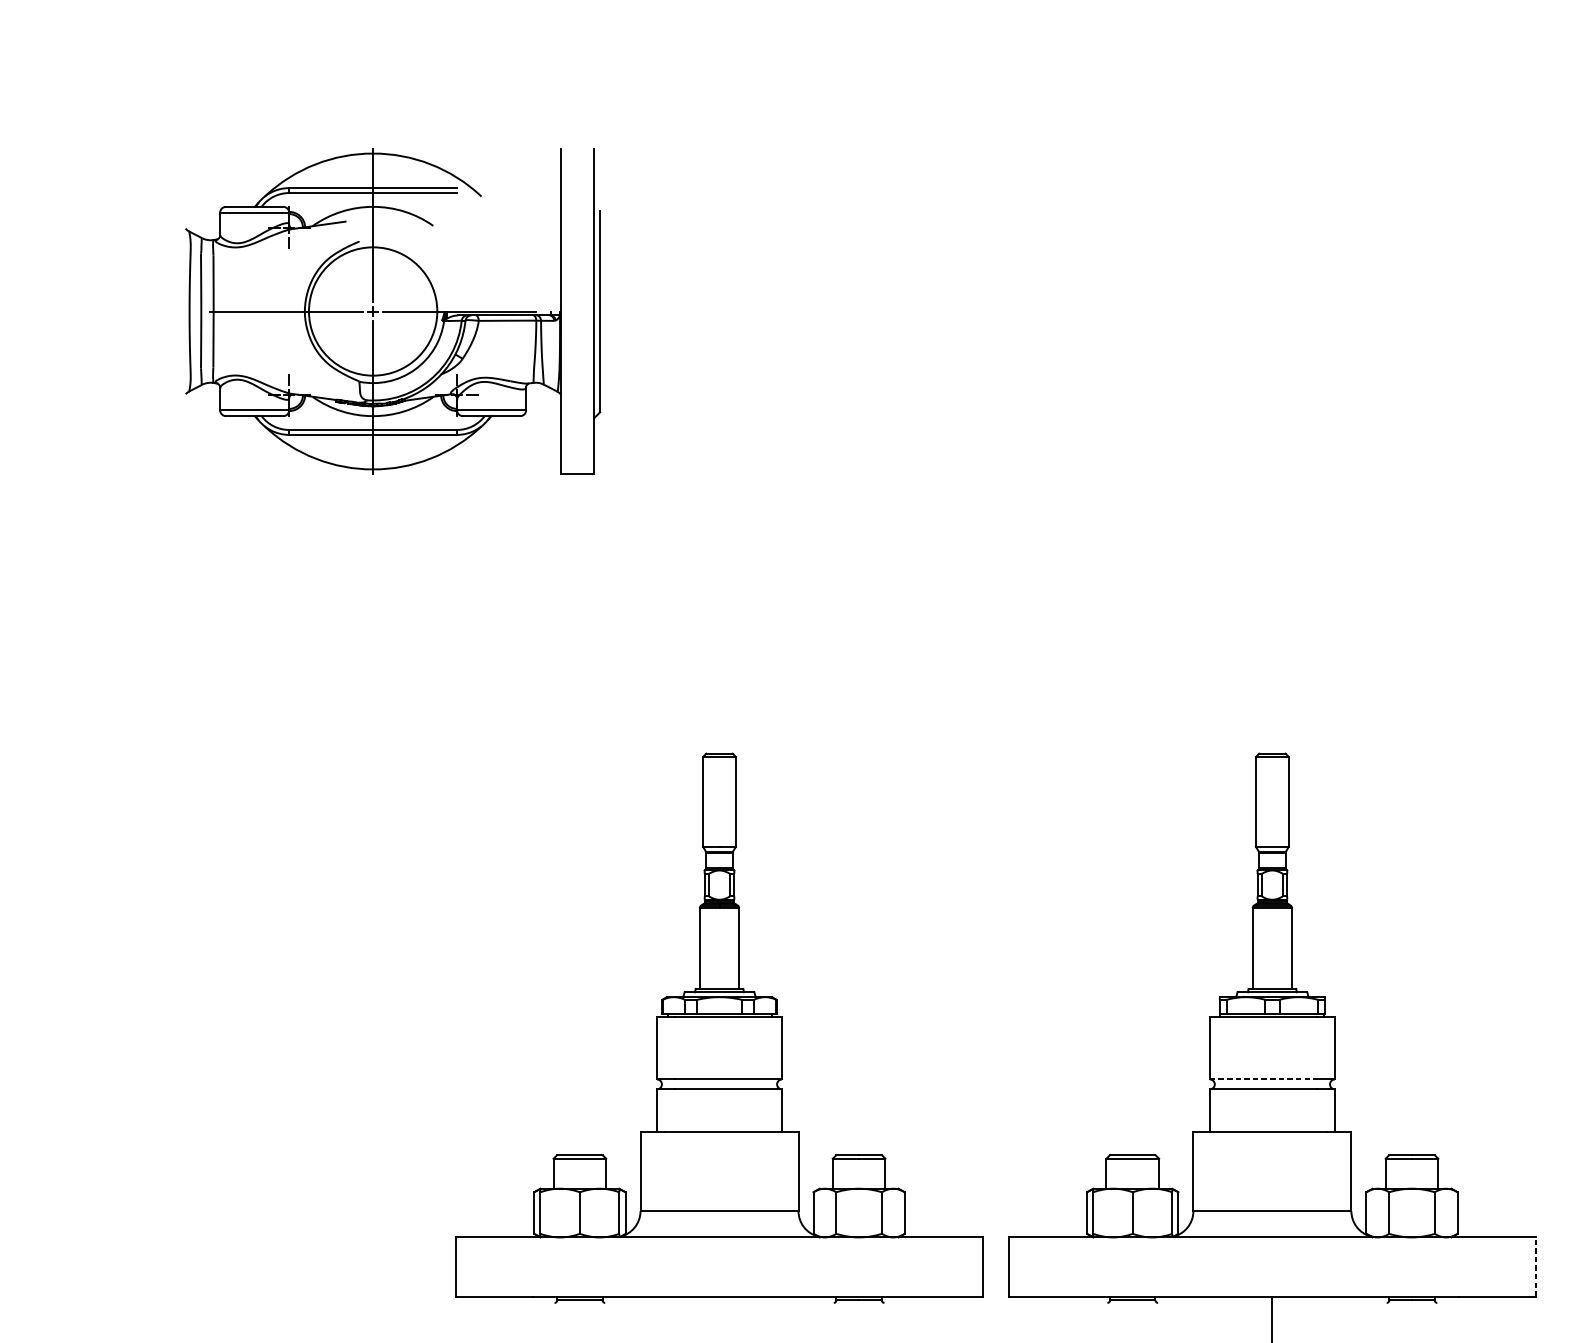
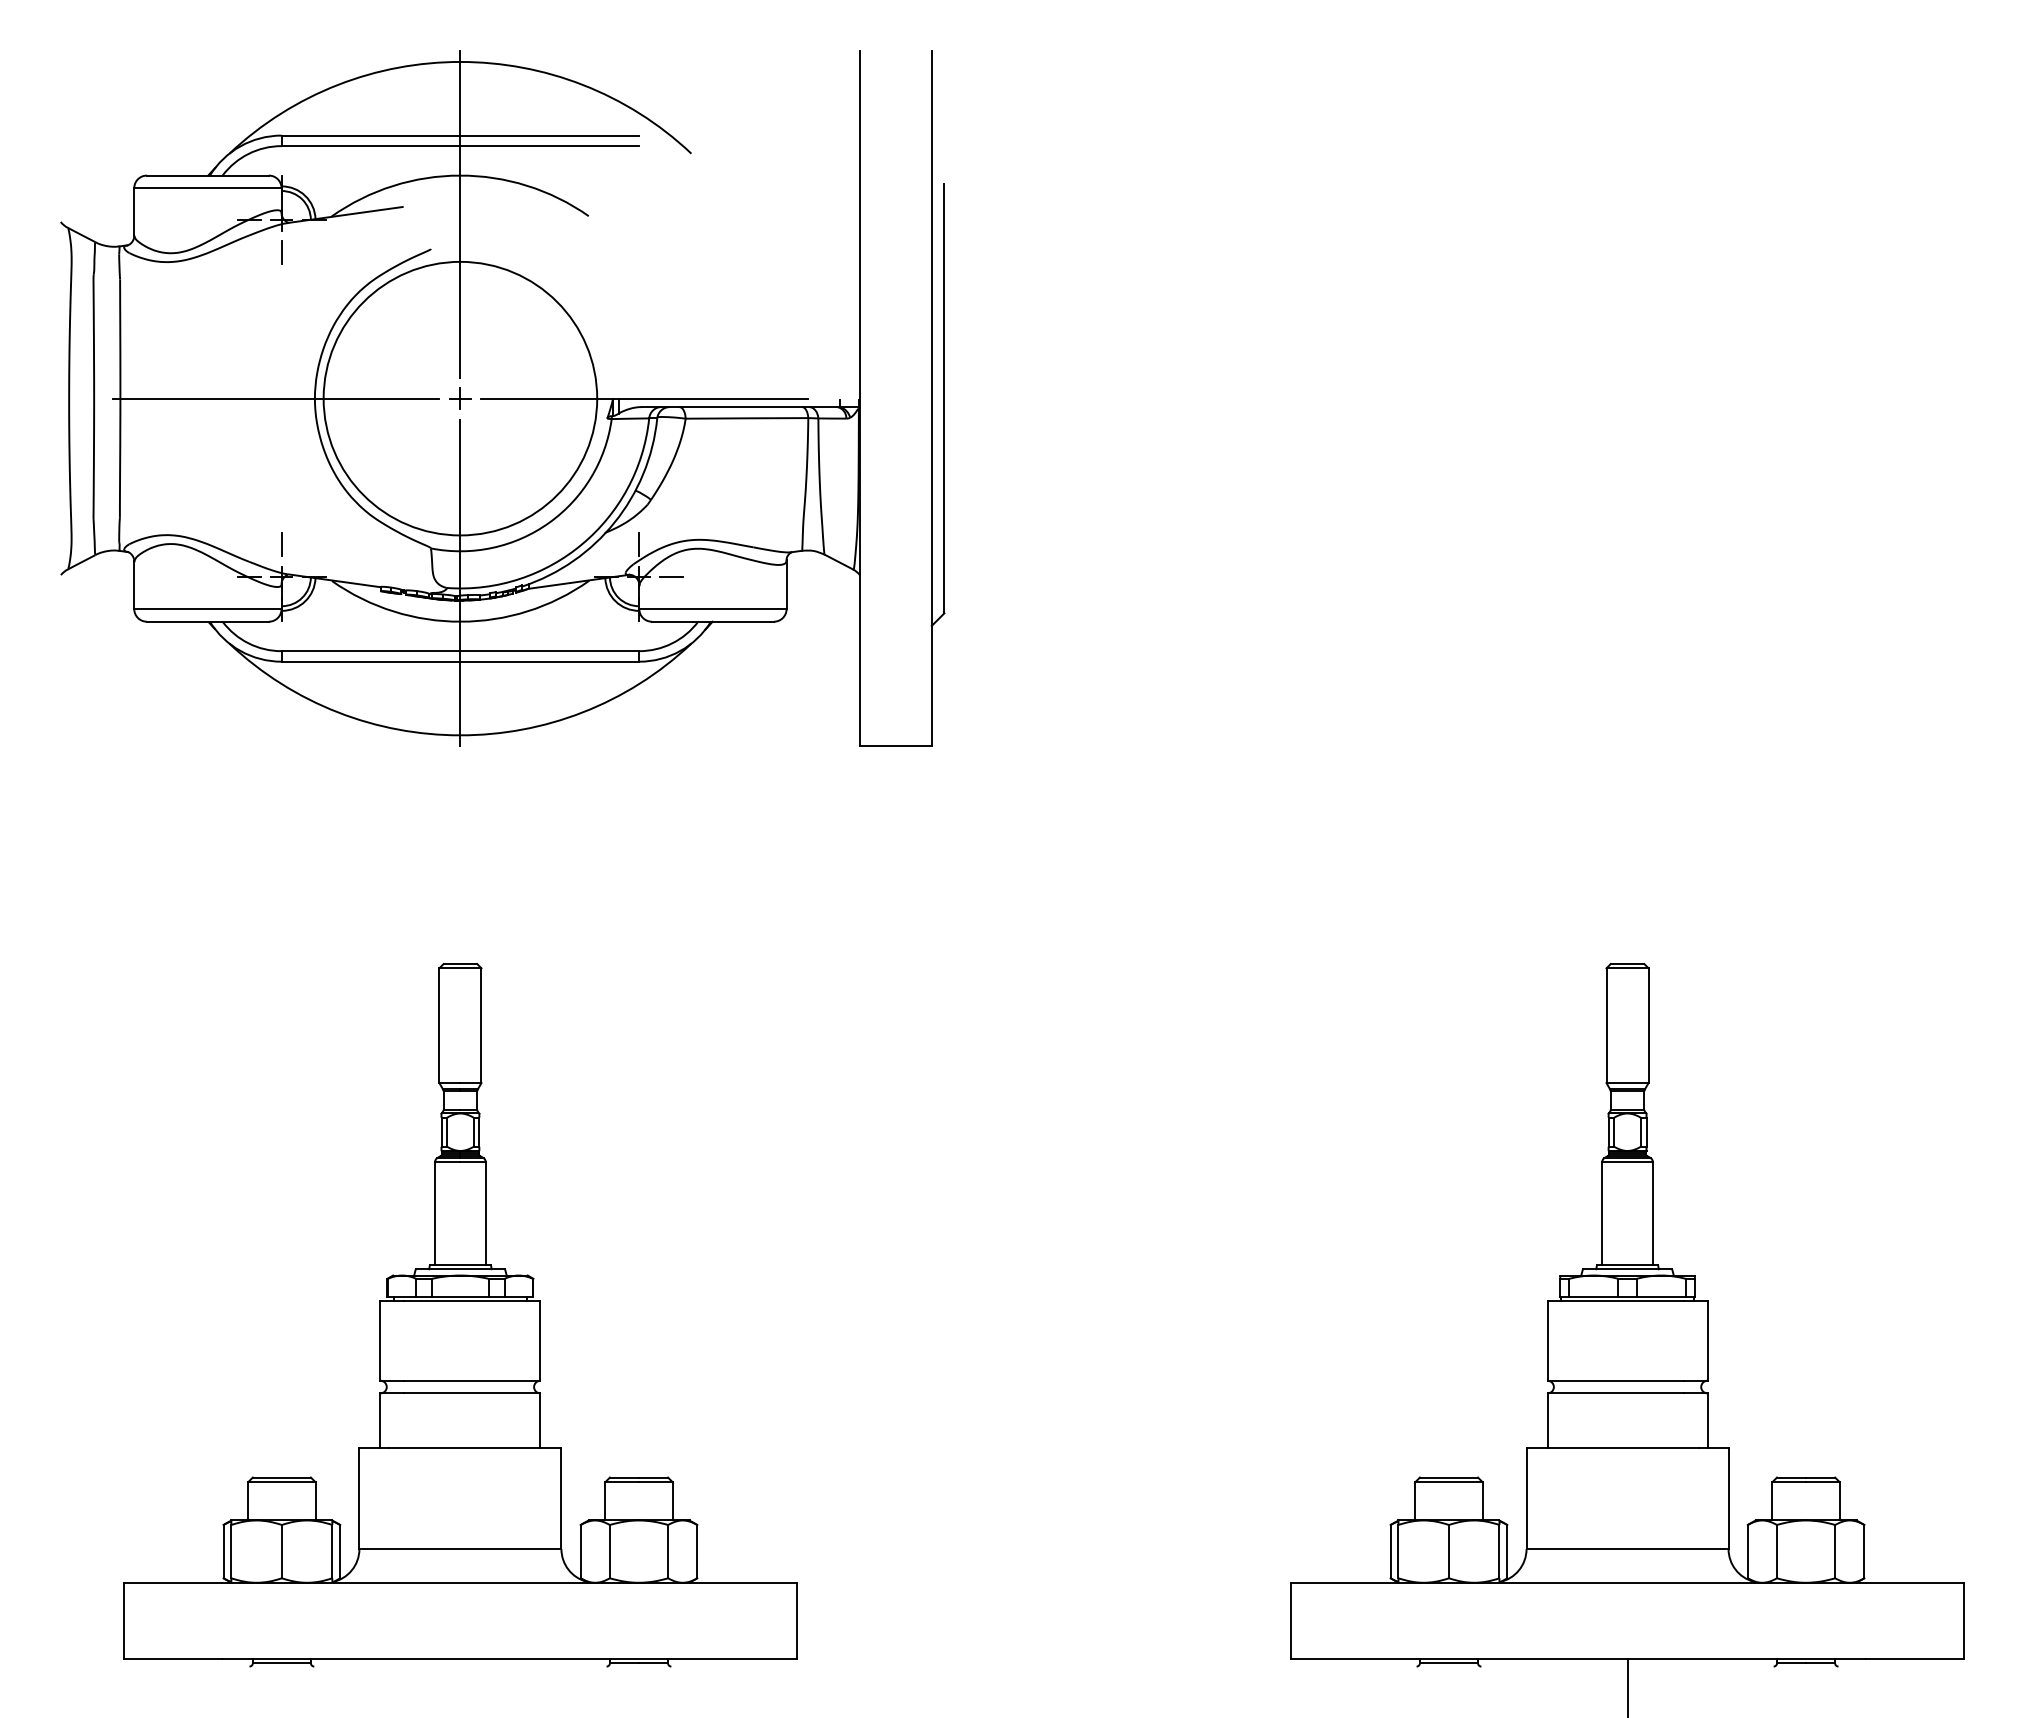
part: (392, 311) -> (502, 398), size x1.67
part: (719, 1028) -> (460, 1315), moved
line: (1263, 1079) -> (1616, 1380), dashed -> solid
line: (1535, 1266) -> (1964, 1620), dashed -> solid

